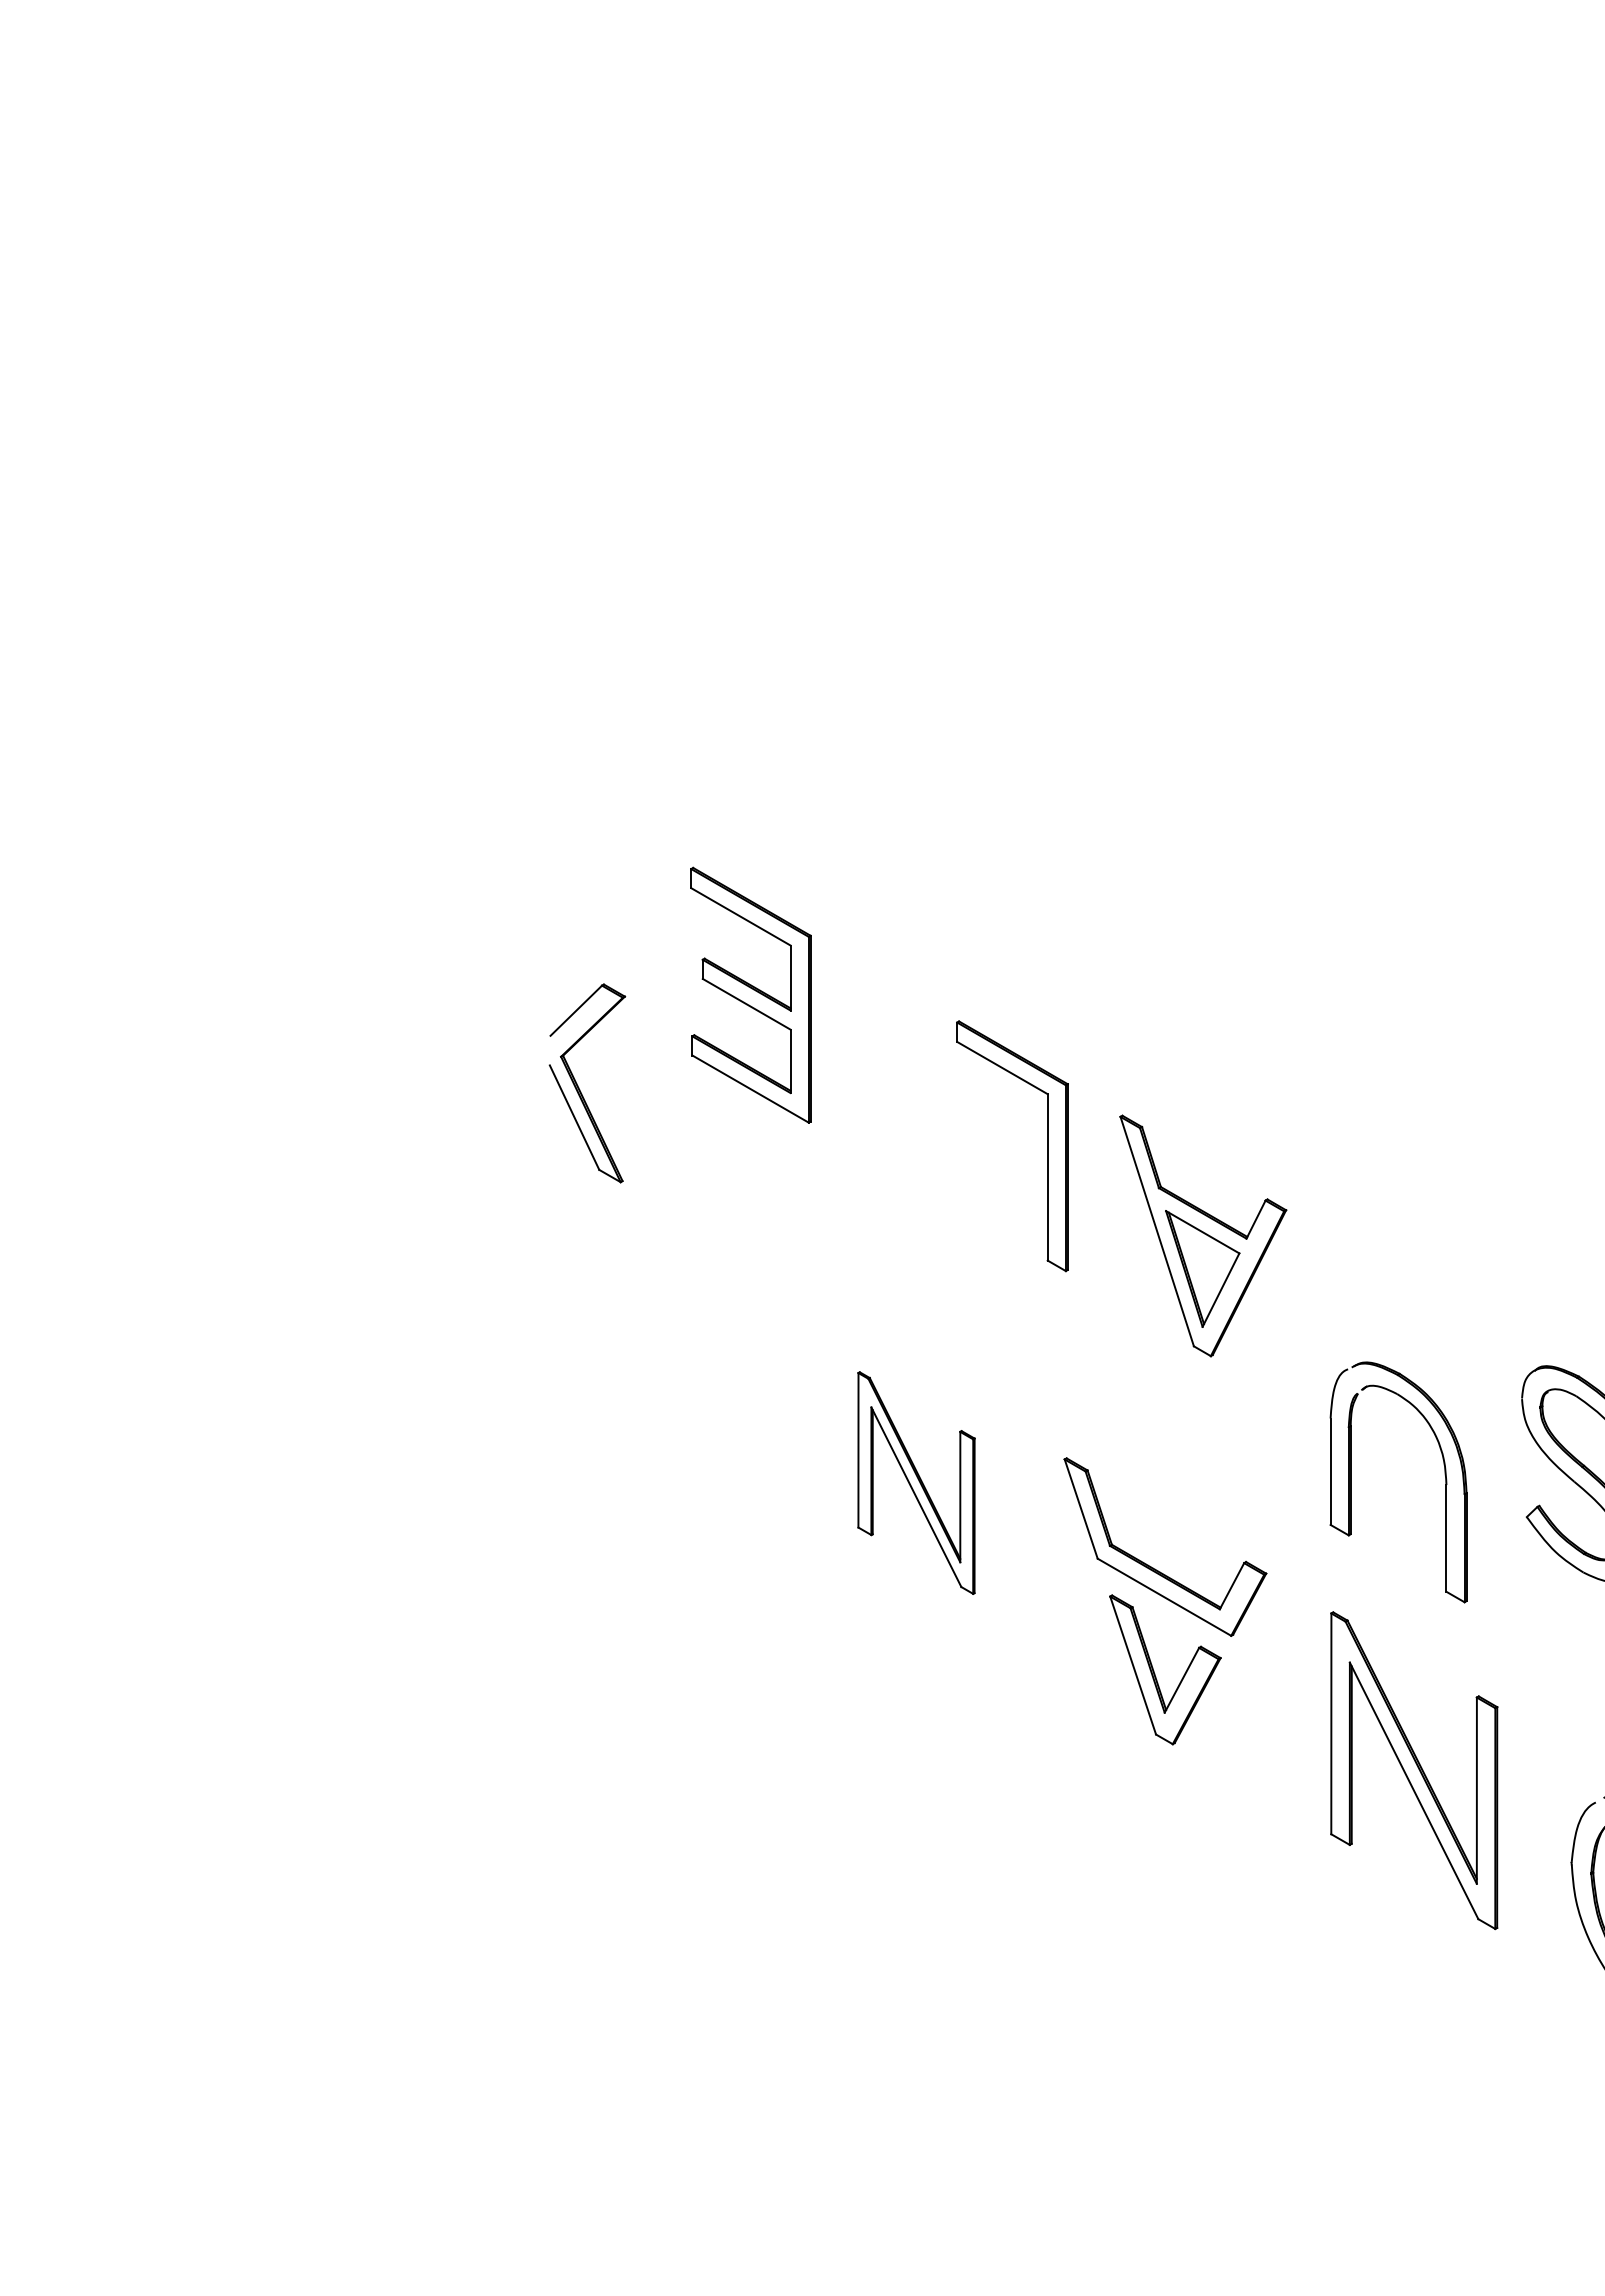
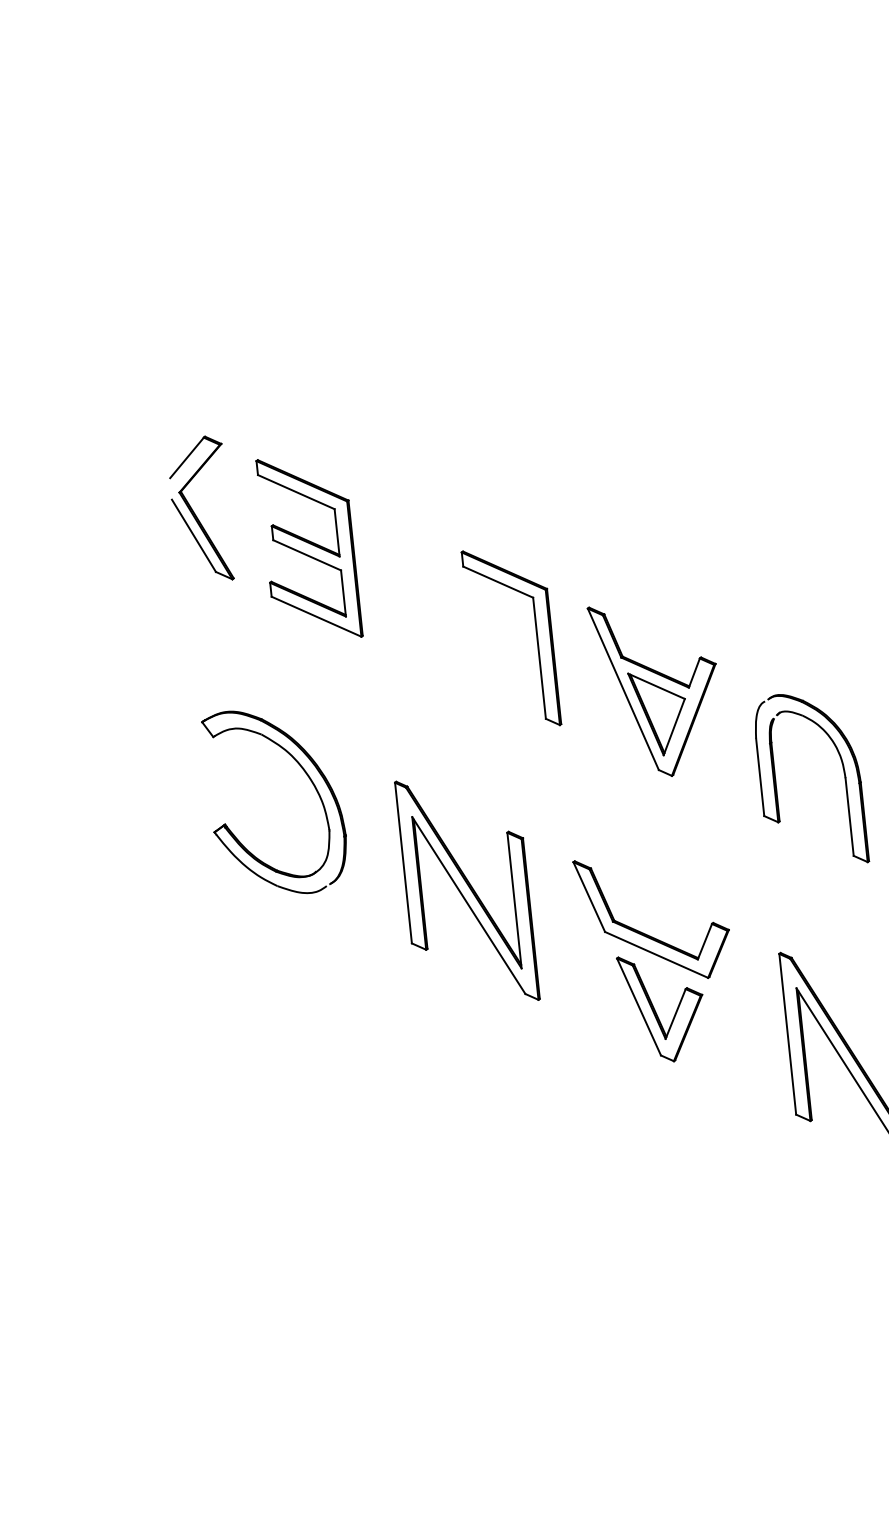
part: (579, 1087) -> (195, 513), moved
part: (718, 1310) -> (310, 780), added
part: (1444, 1475) -> (843, 771), moved
part: (916, 1482) -> (467, 890), size x1.43

